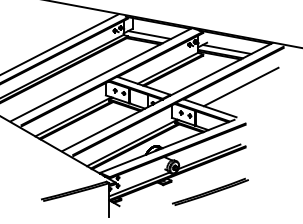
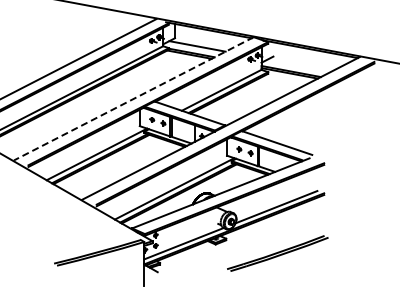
line: (226, 49) -> (299, 65), removed
line: (101, 74) -> (133, 98), solid -> dashed
line: (241, 86) -> (318, 114), removed

